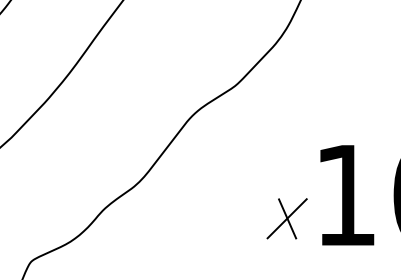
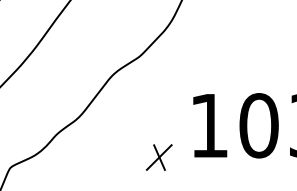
part: (285, 218) -> (158, 157), moved

